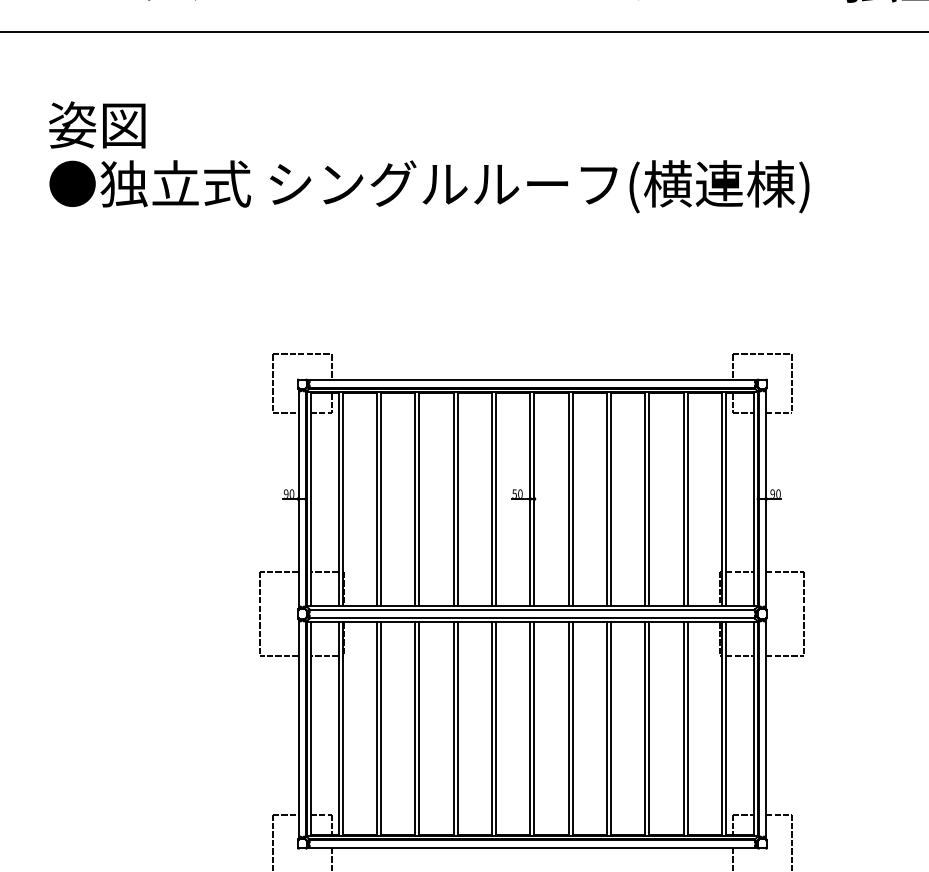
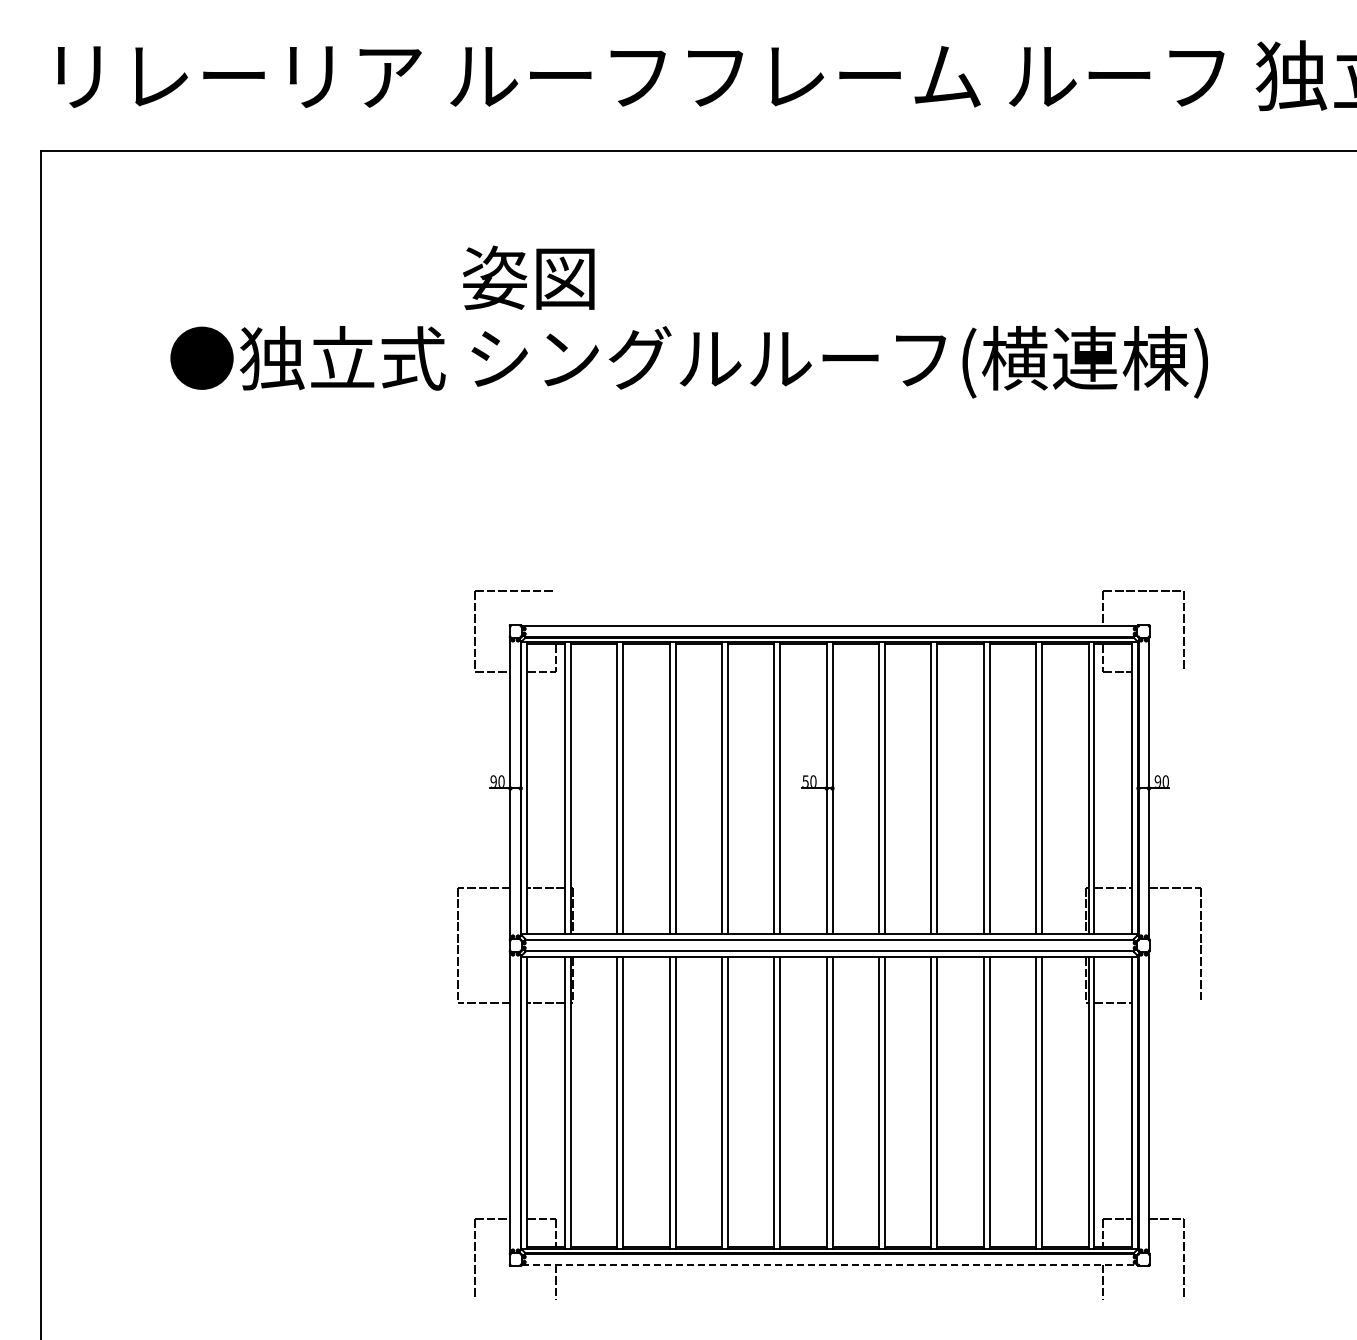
text: (97, 124) -> (528, 277), moved
line: (331, 367) -> (555, 608), removed
line: (778, 413) -> (1165, 671), removed
line: (784, 656) -> (1174, 1003), removed
line: (532, 847) -> (829, 1264), solid -> dashed

